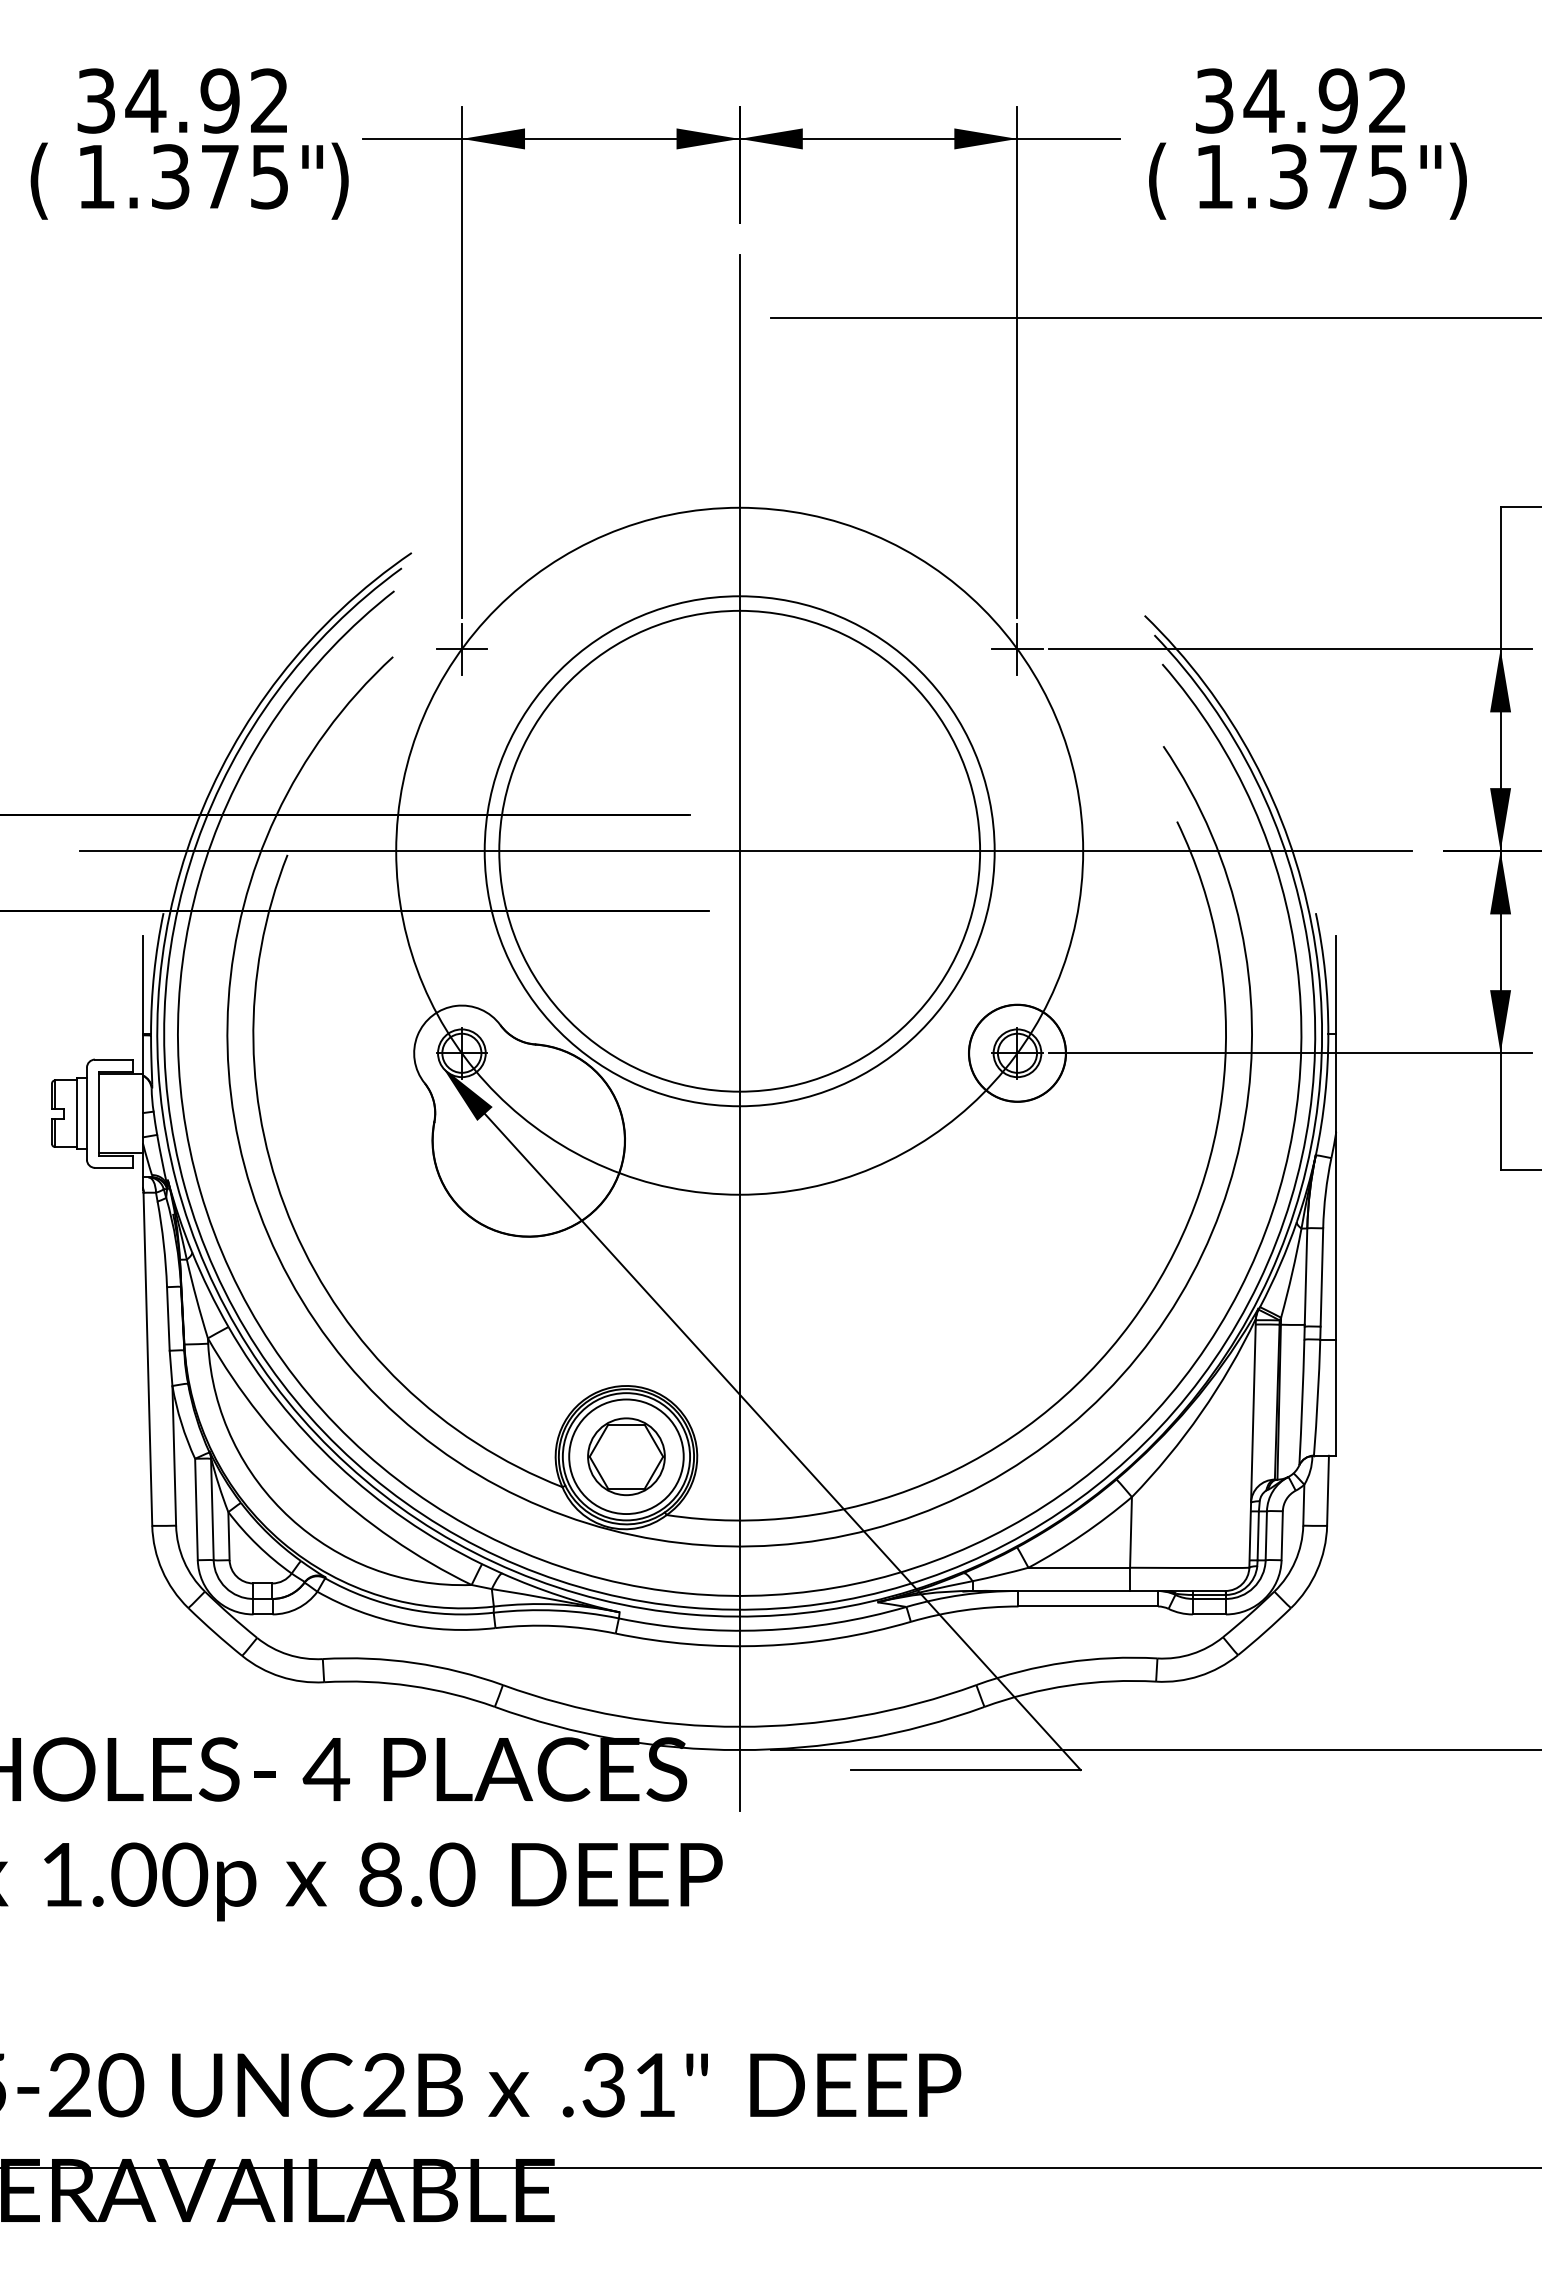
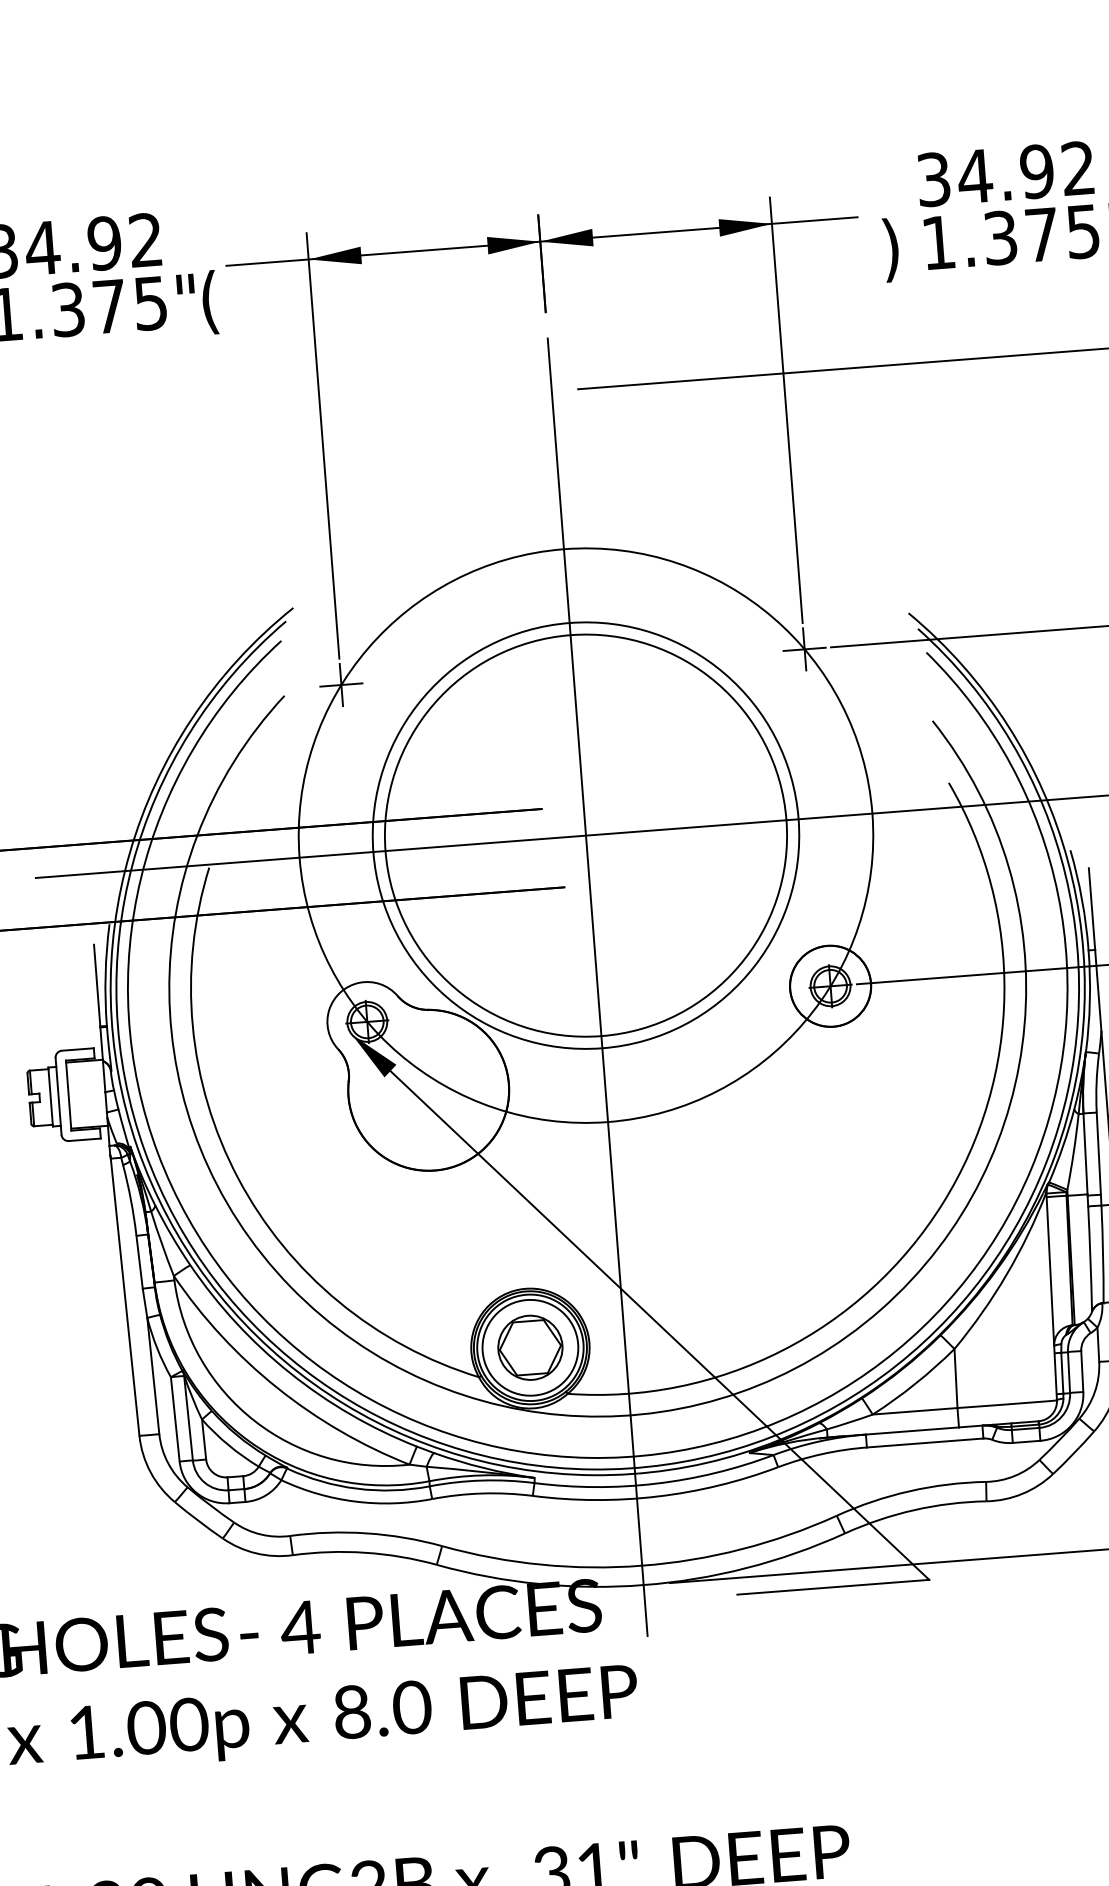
text: (339, 180) -> (209, 302), ) -> (
text: (1157, 180) -> (891, 249), ( -> )

